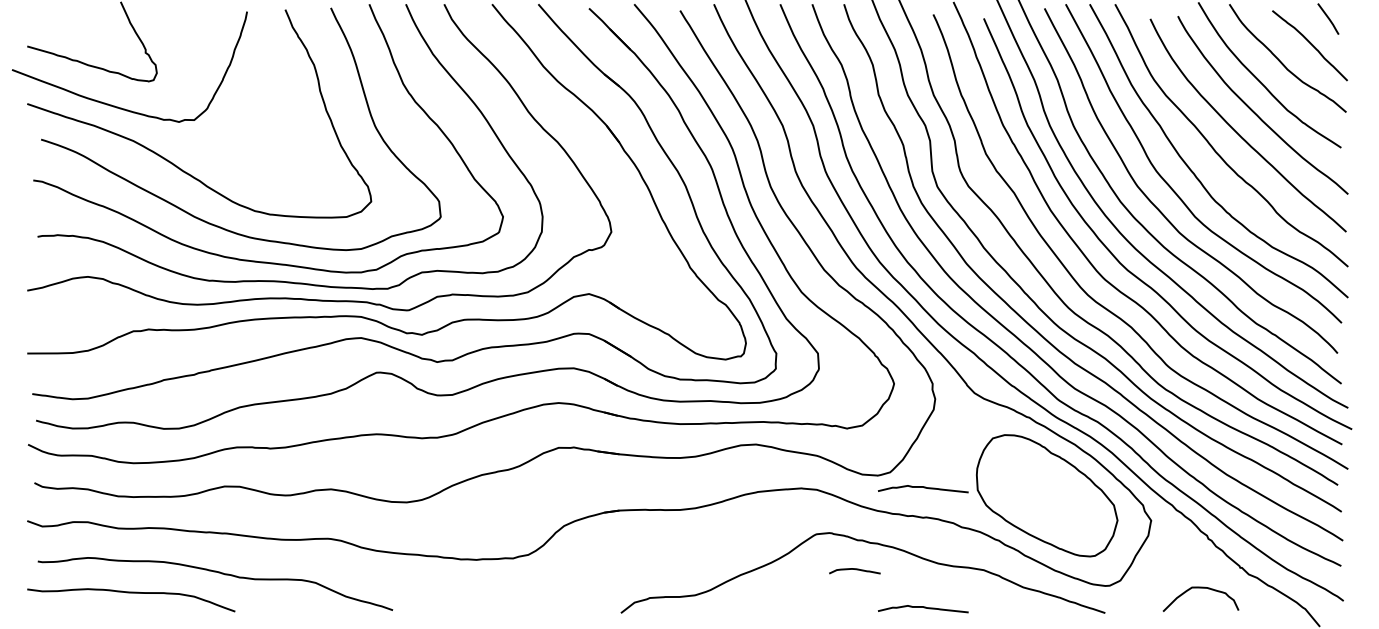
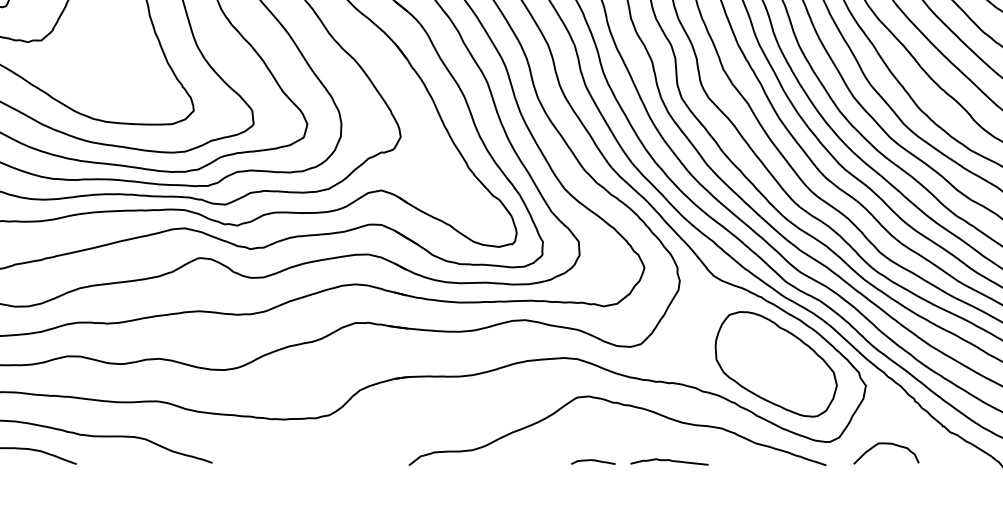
curve: (924, 488) -> (670, 358), removed
curve: (855, 570) -> (593, 461), moved
curve: (1200, 588) -> (886, 444), moved

